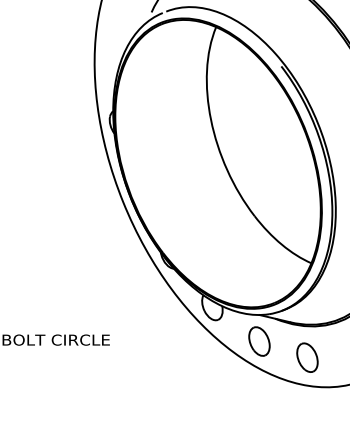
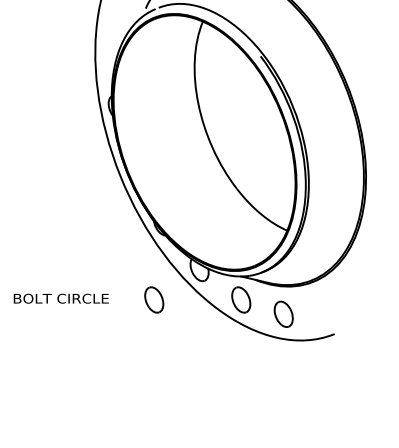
part: (161, 340) -> (154, 299), added

